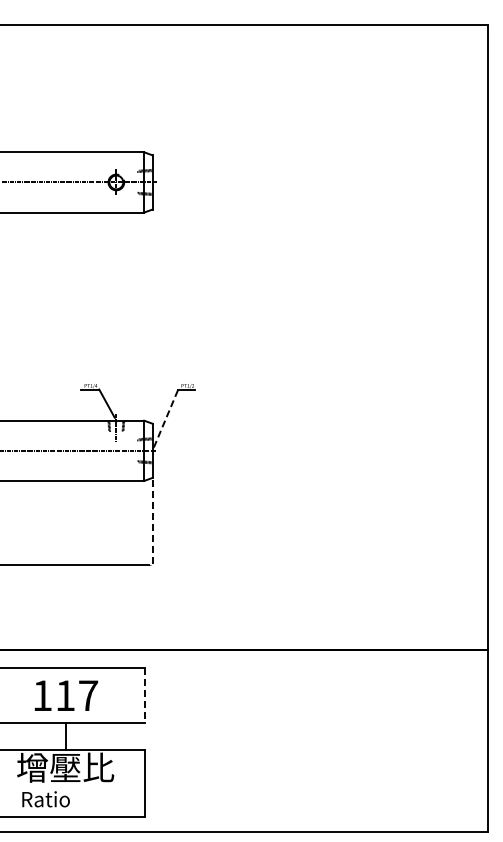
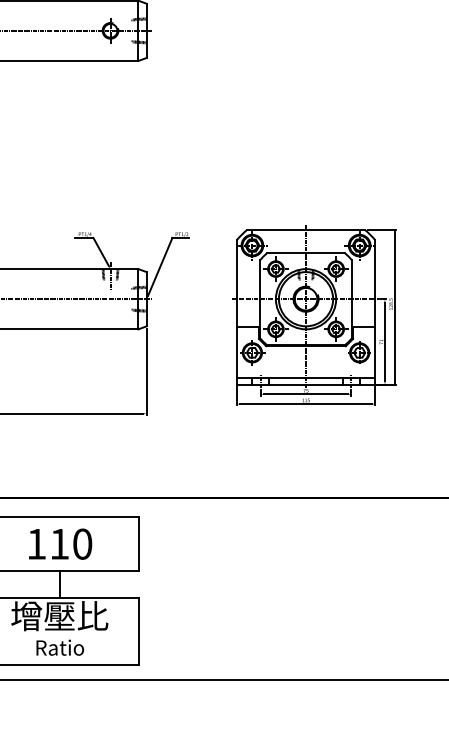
line: (166, 418) -> (160, 266), dashed -> solid
part: (320, 467) -> (314, 315), added
line: (152, 523) -> (146, 371), dashed -> solid
text: (88, 695) -> (82, 543), 117 -> 110
line: (144, 695) -> (138, 543), dashed -> solid
text: (45, 799) -> (59, 647), moved

